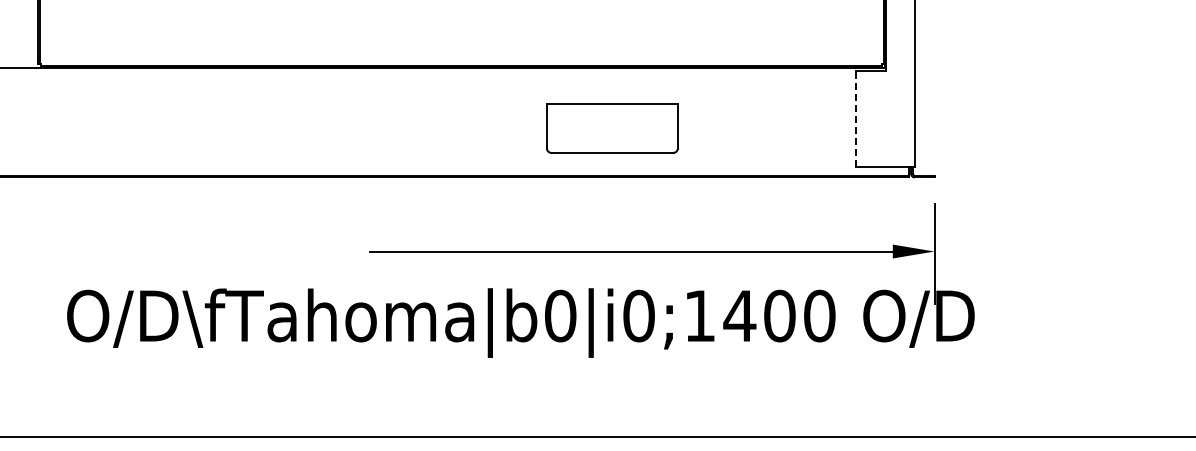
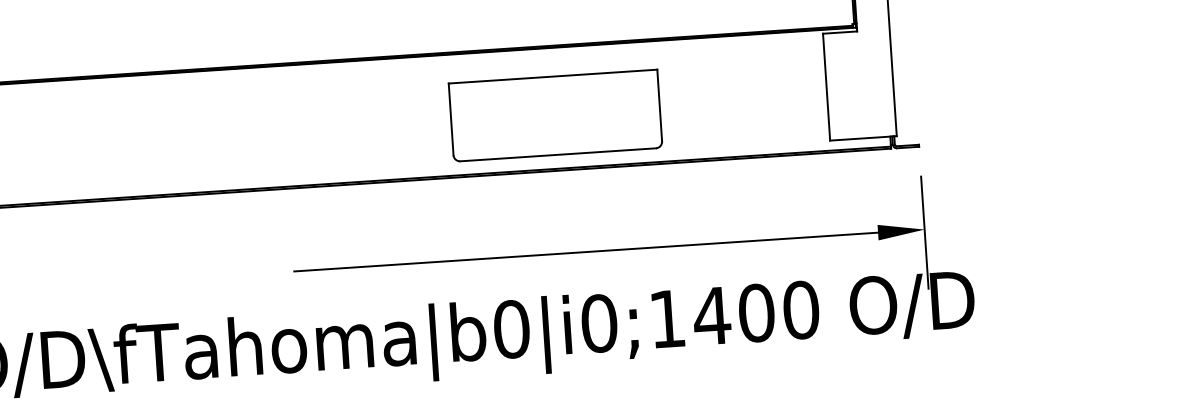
line: (855, 118) -> (826, 86), dashed -> solid
part: (612, 128) -> (555, 116), size x1.43

